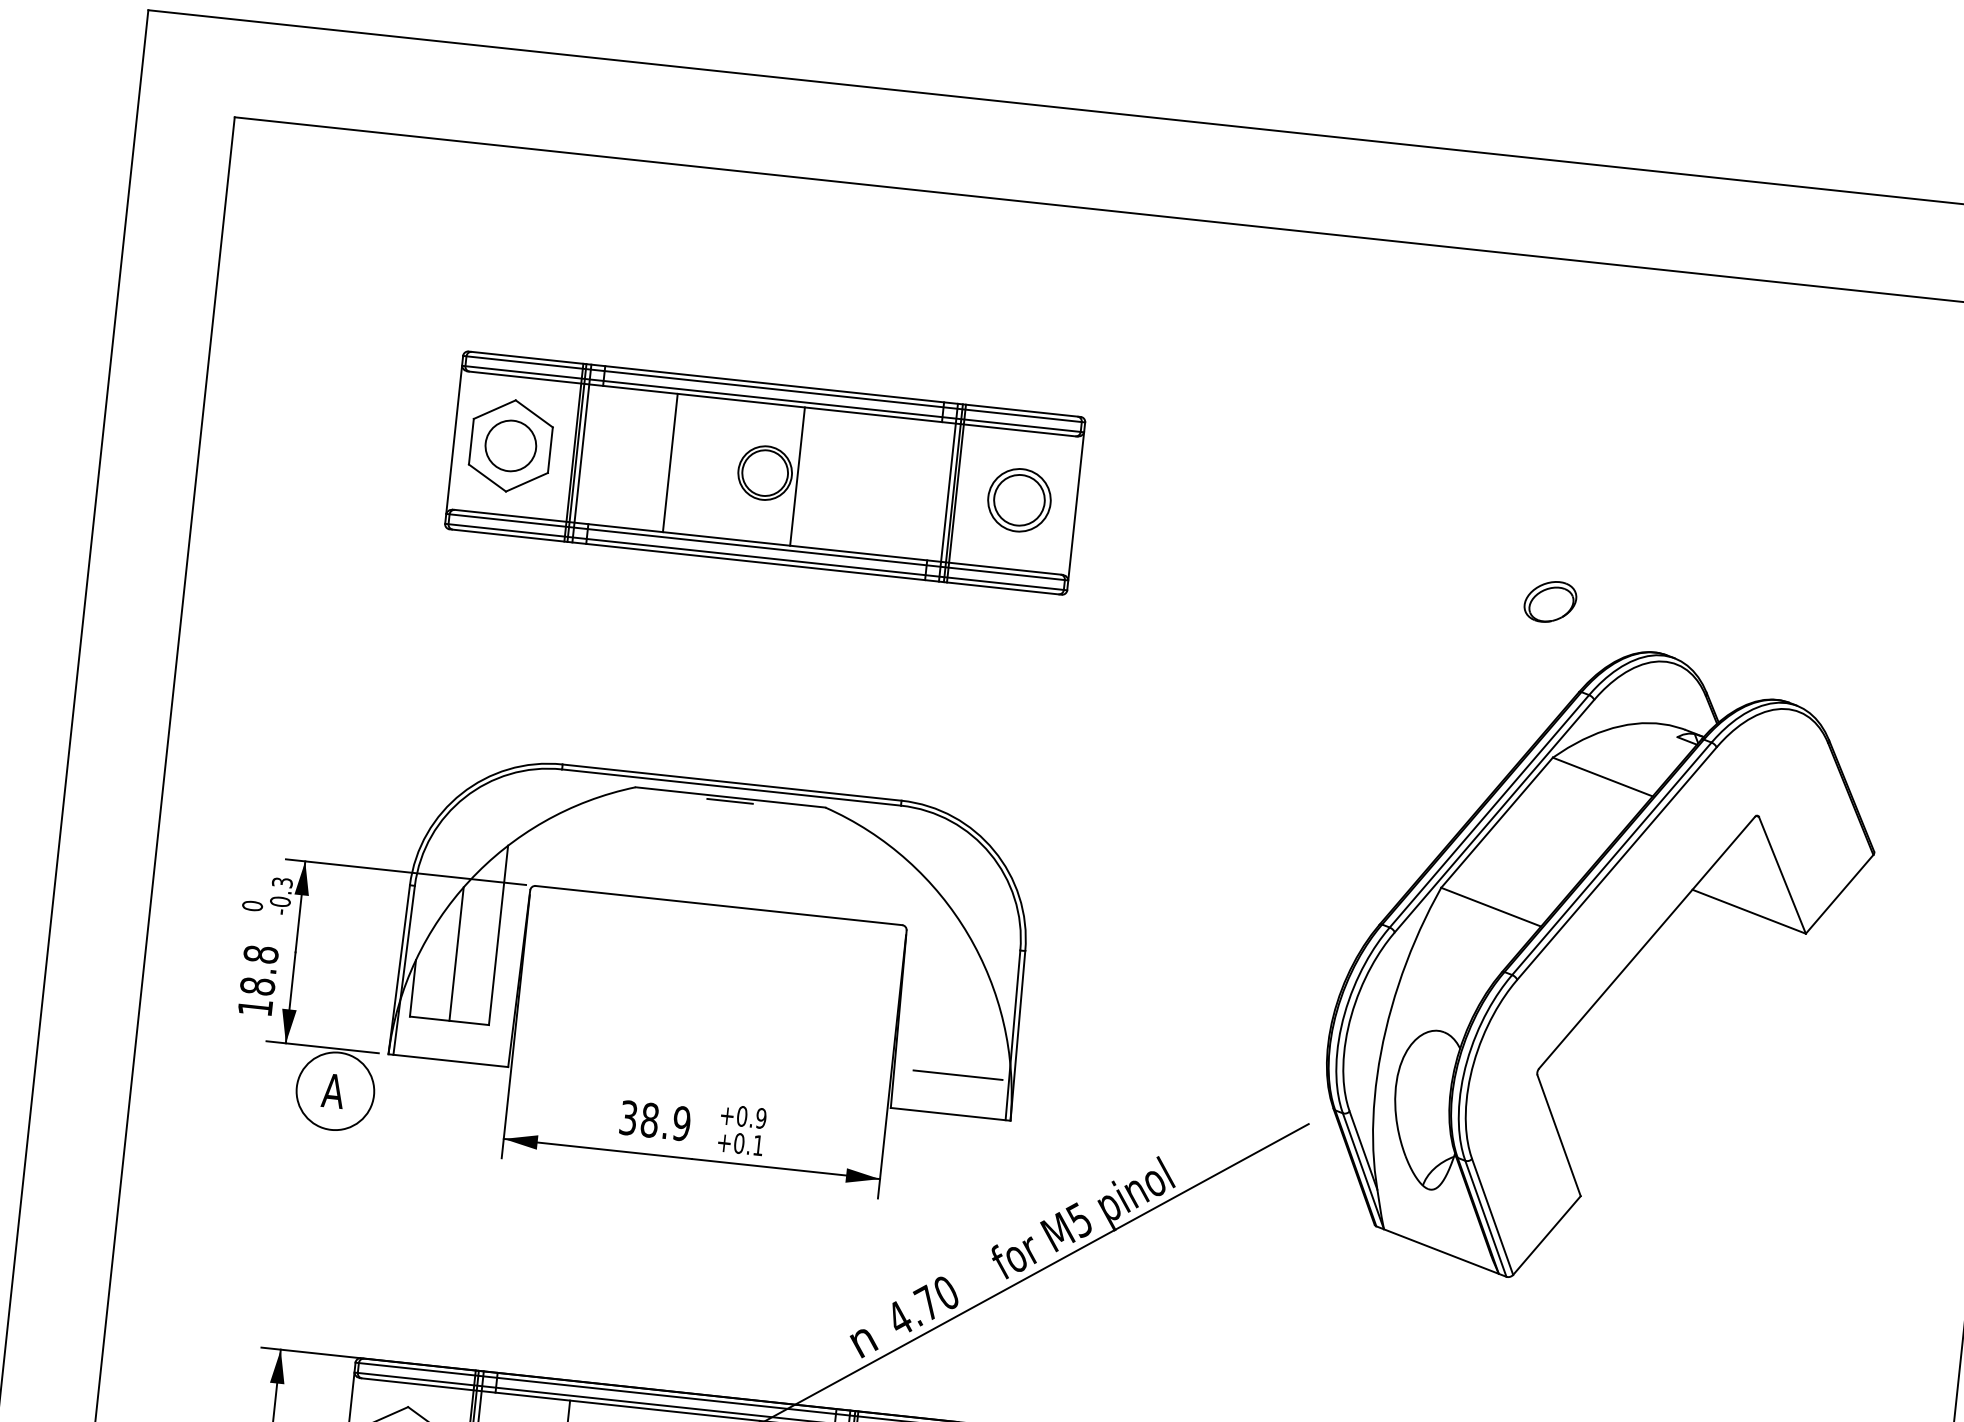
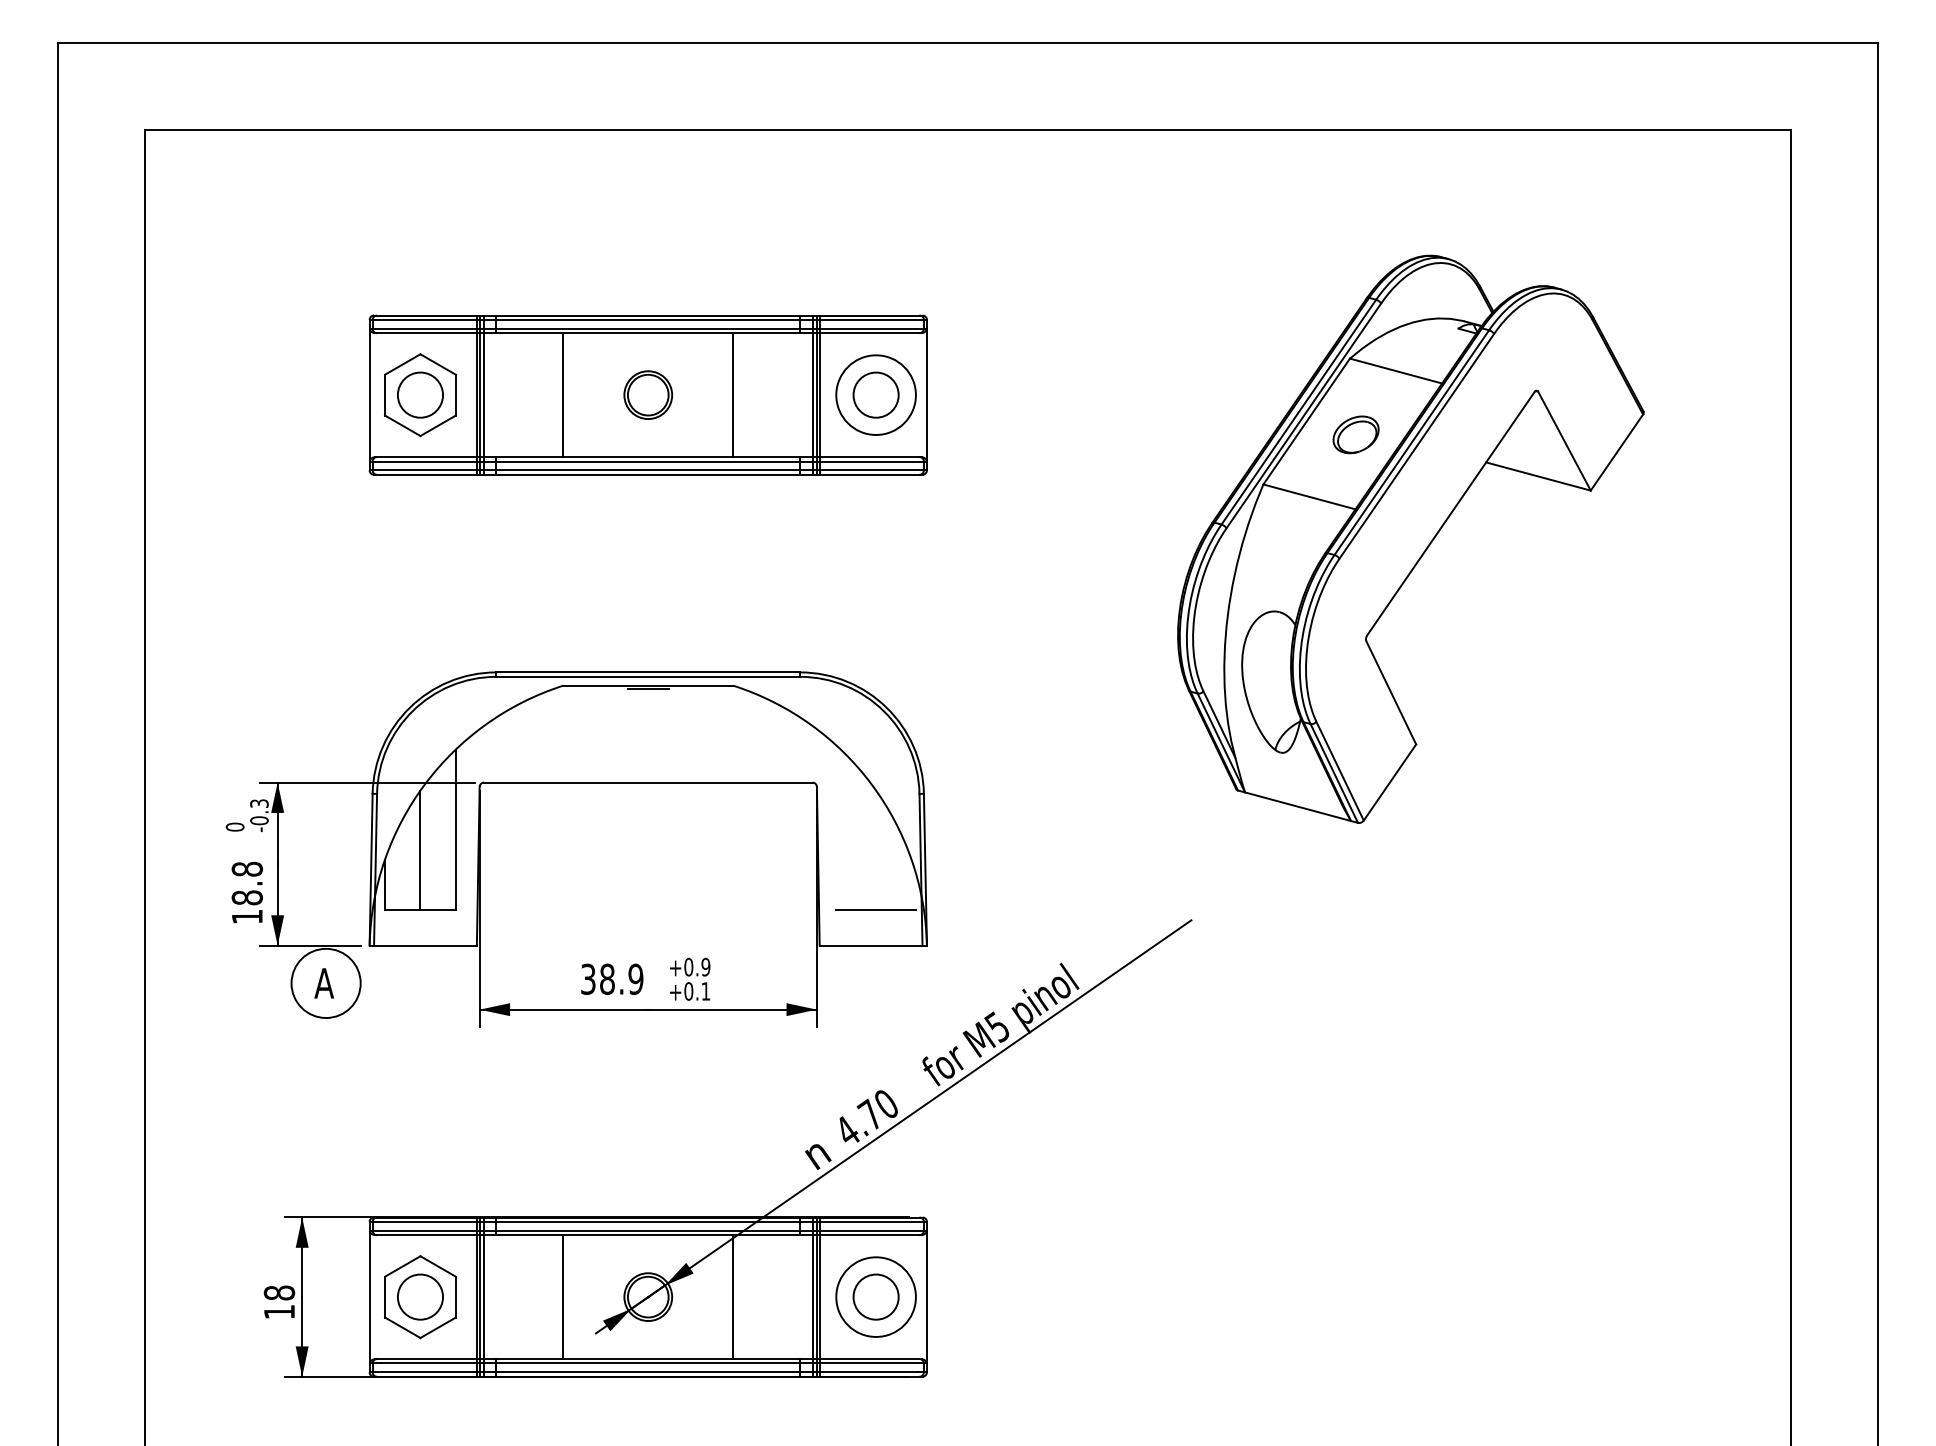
line: (797, 477) -> (733, 395), moved
circle: (1018, 499) -> (875, 394), size x1.43
part: (1598, 965) -> (1410, 538), moved

